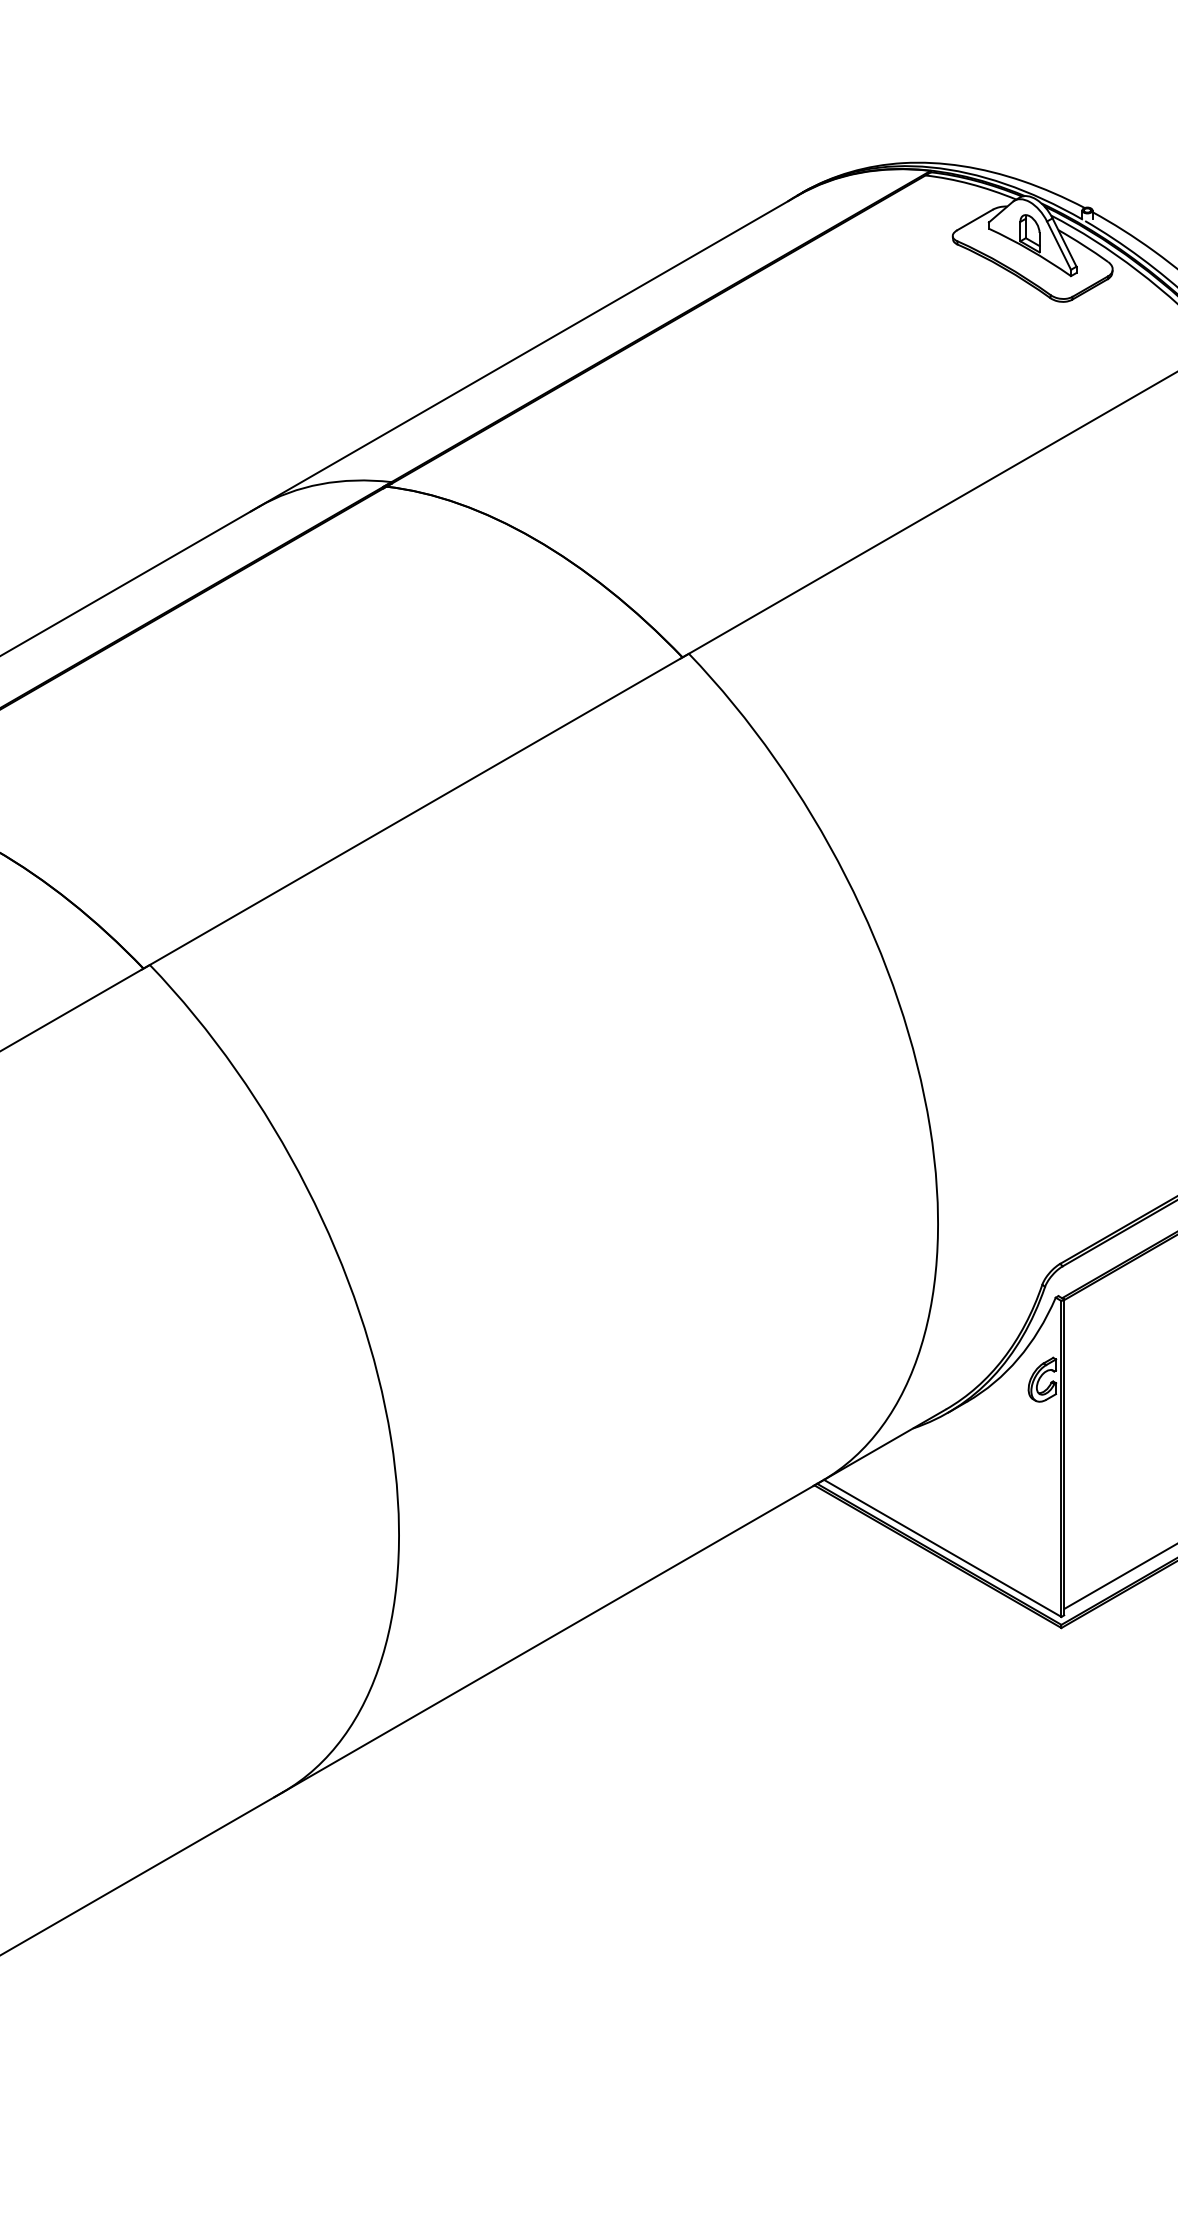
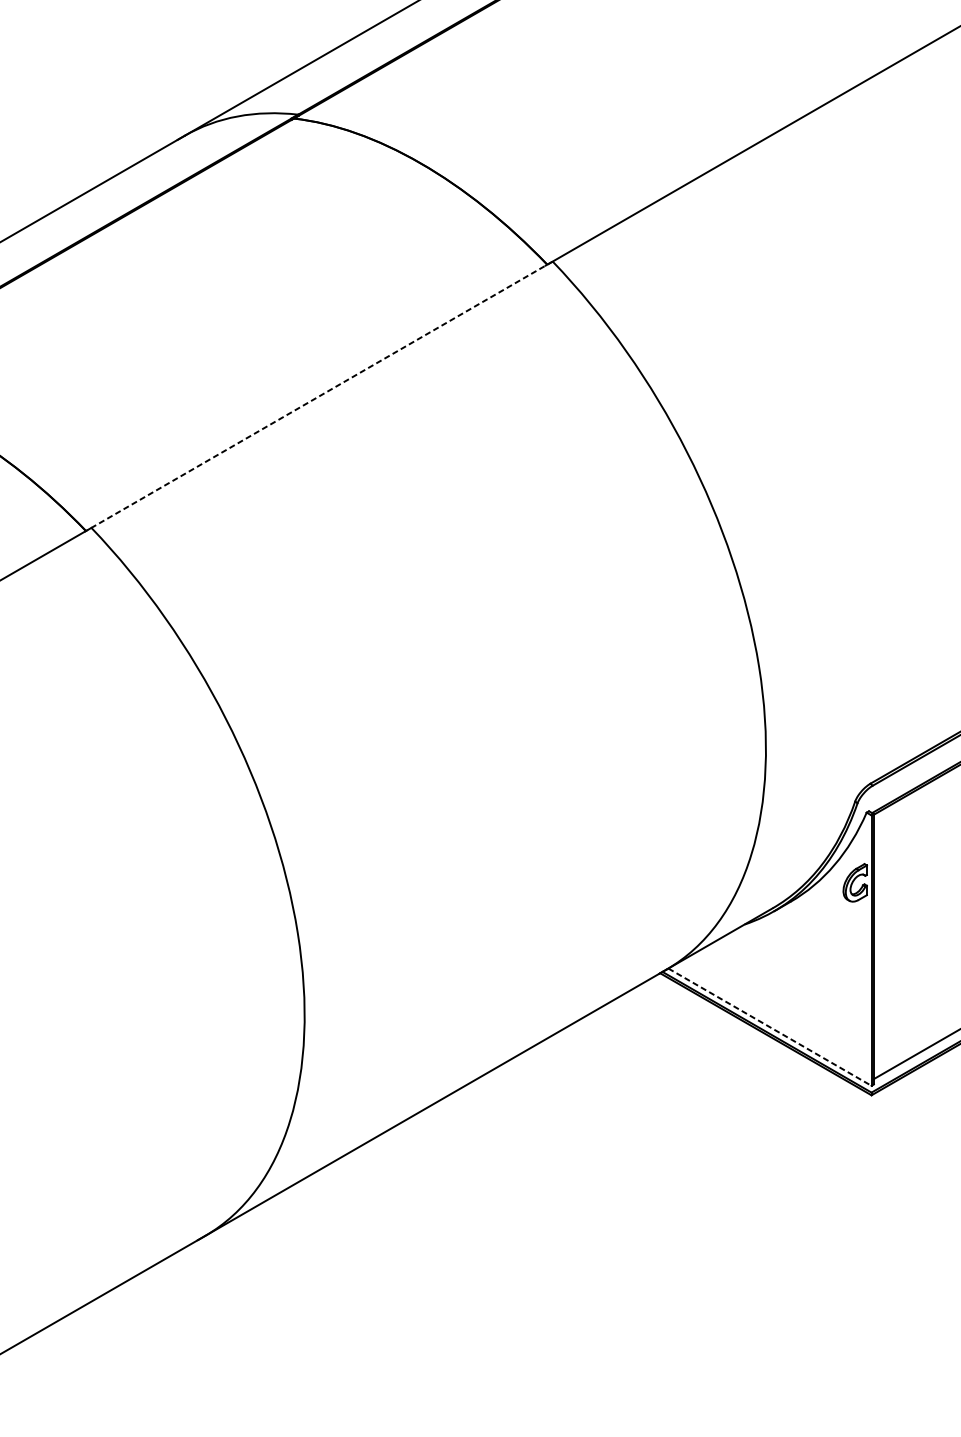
line: (415, 811) -> (318, 396), solid -> dashed
line: (943, 1548) -> (770, 1027), solid -> dashed

